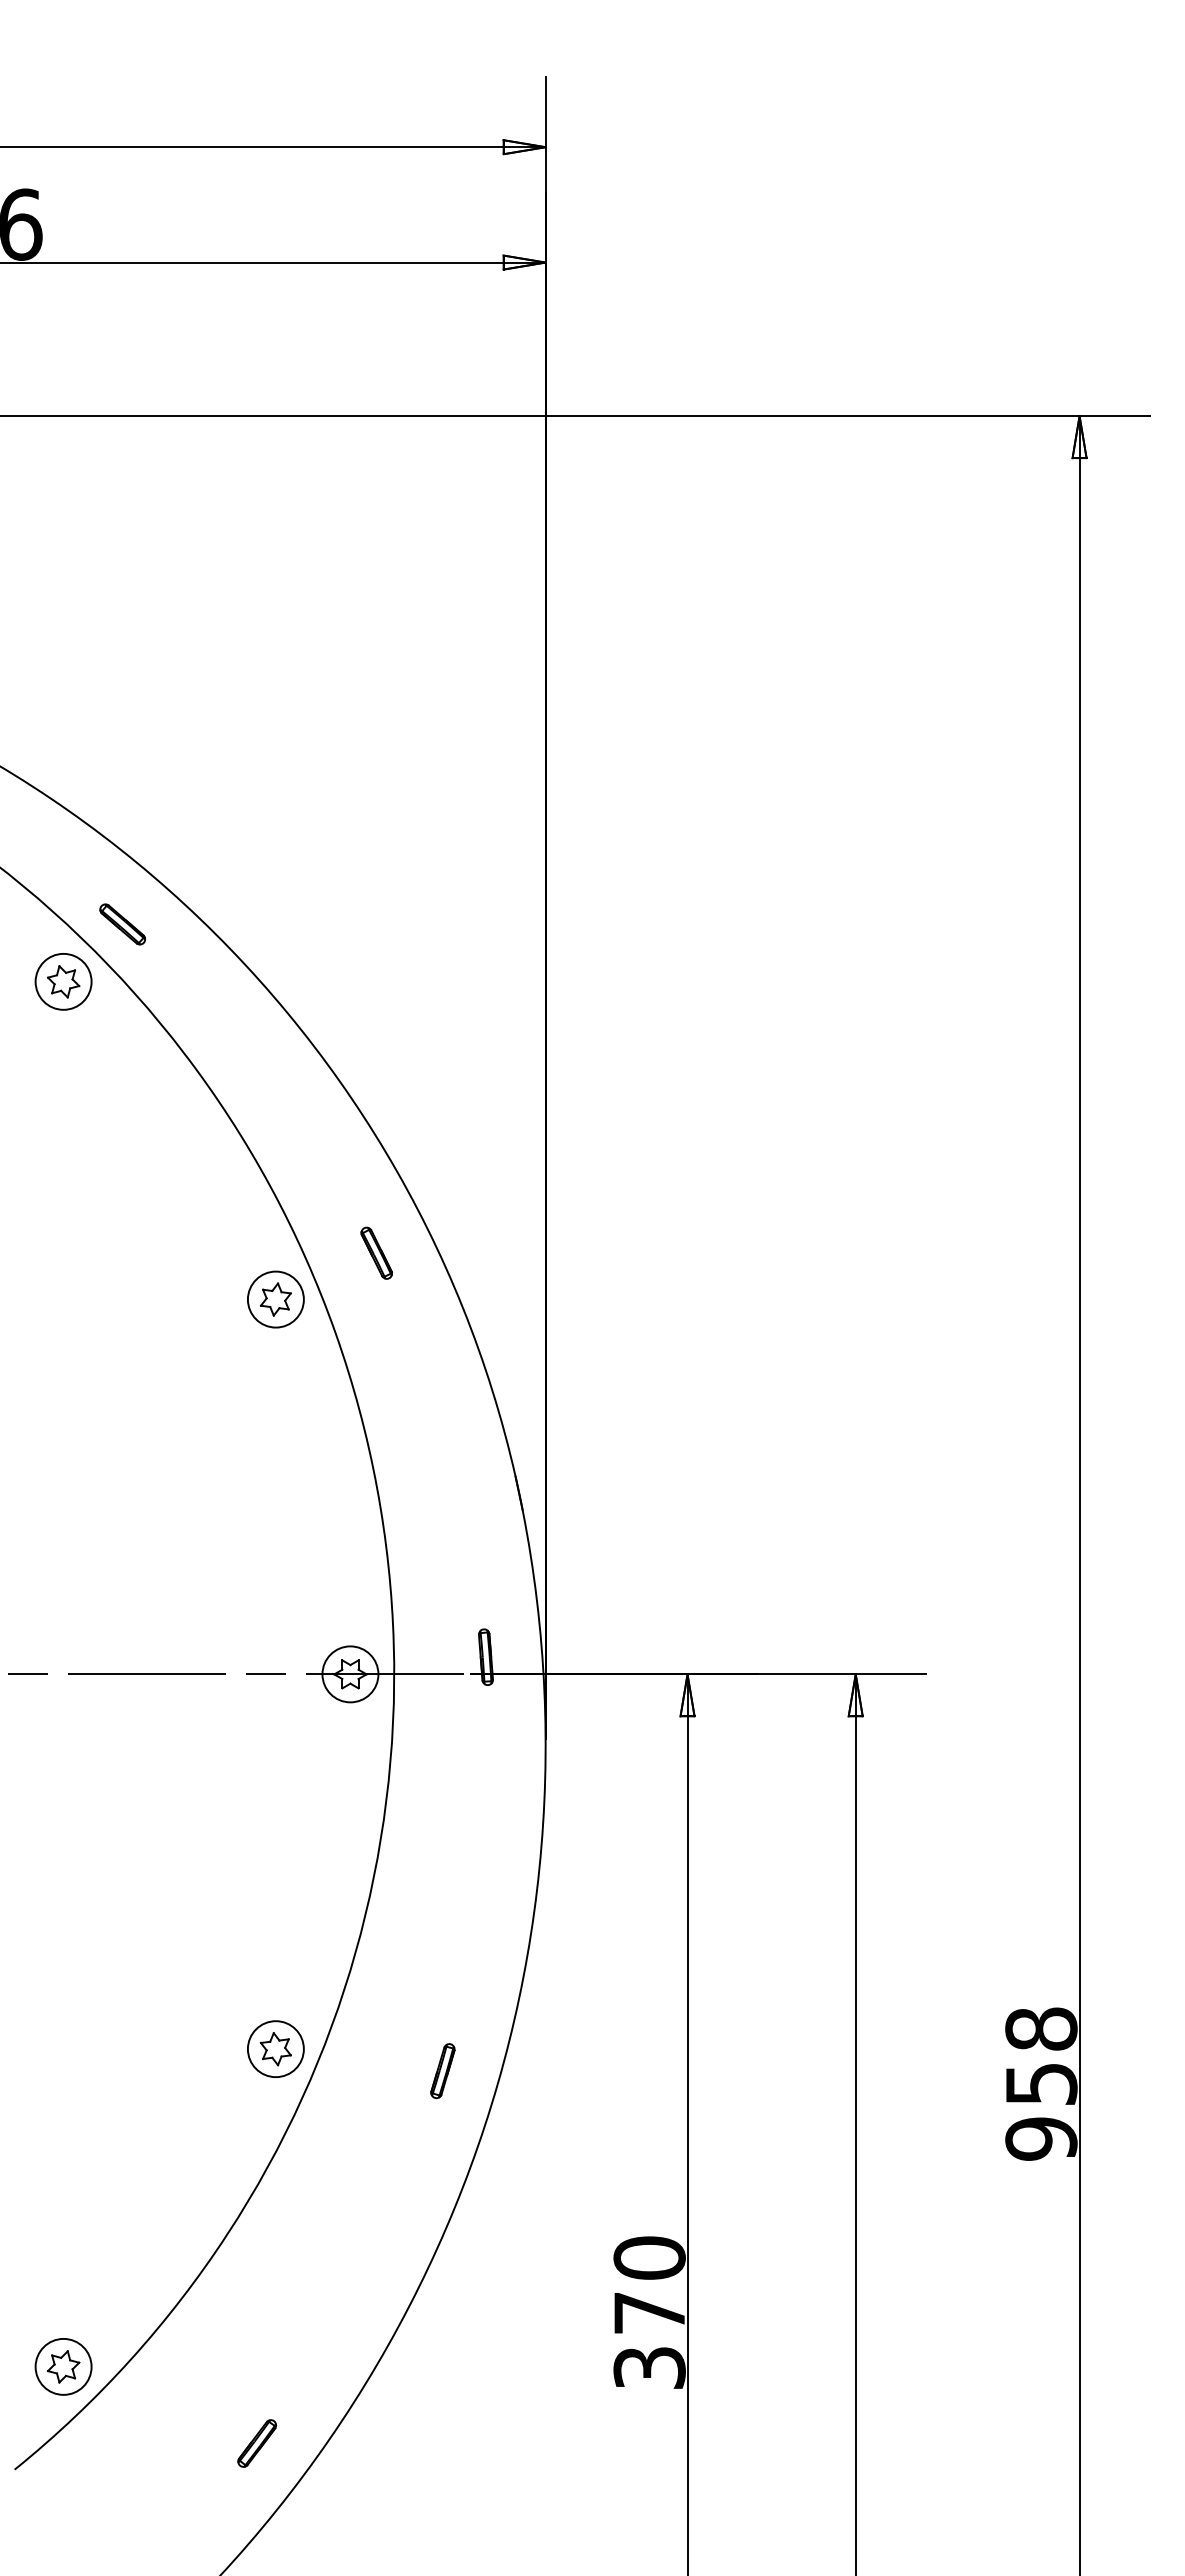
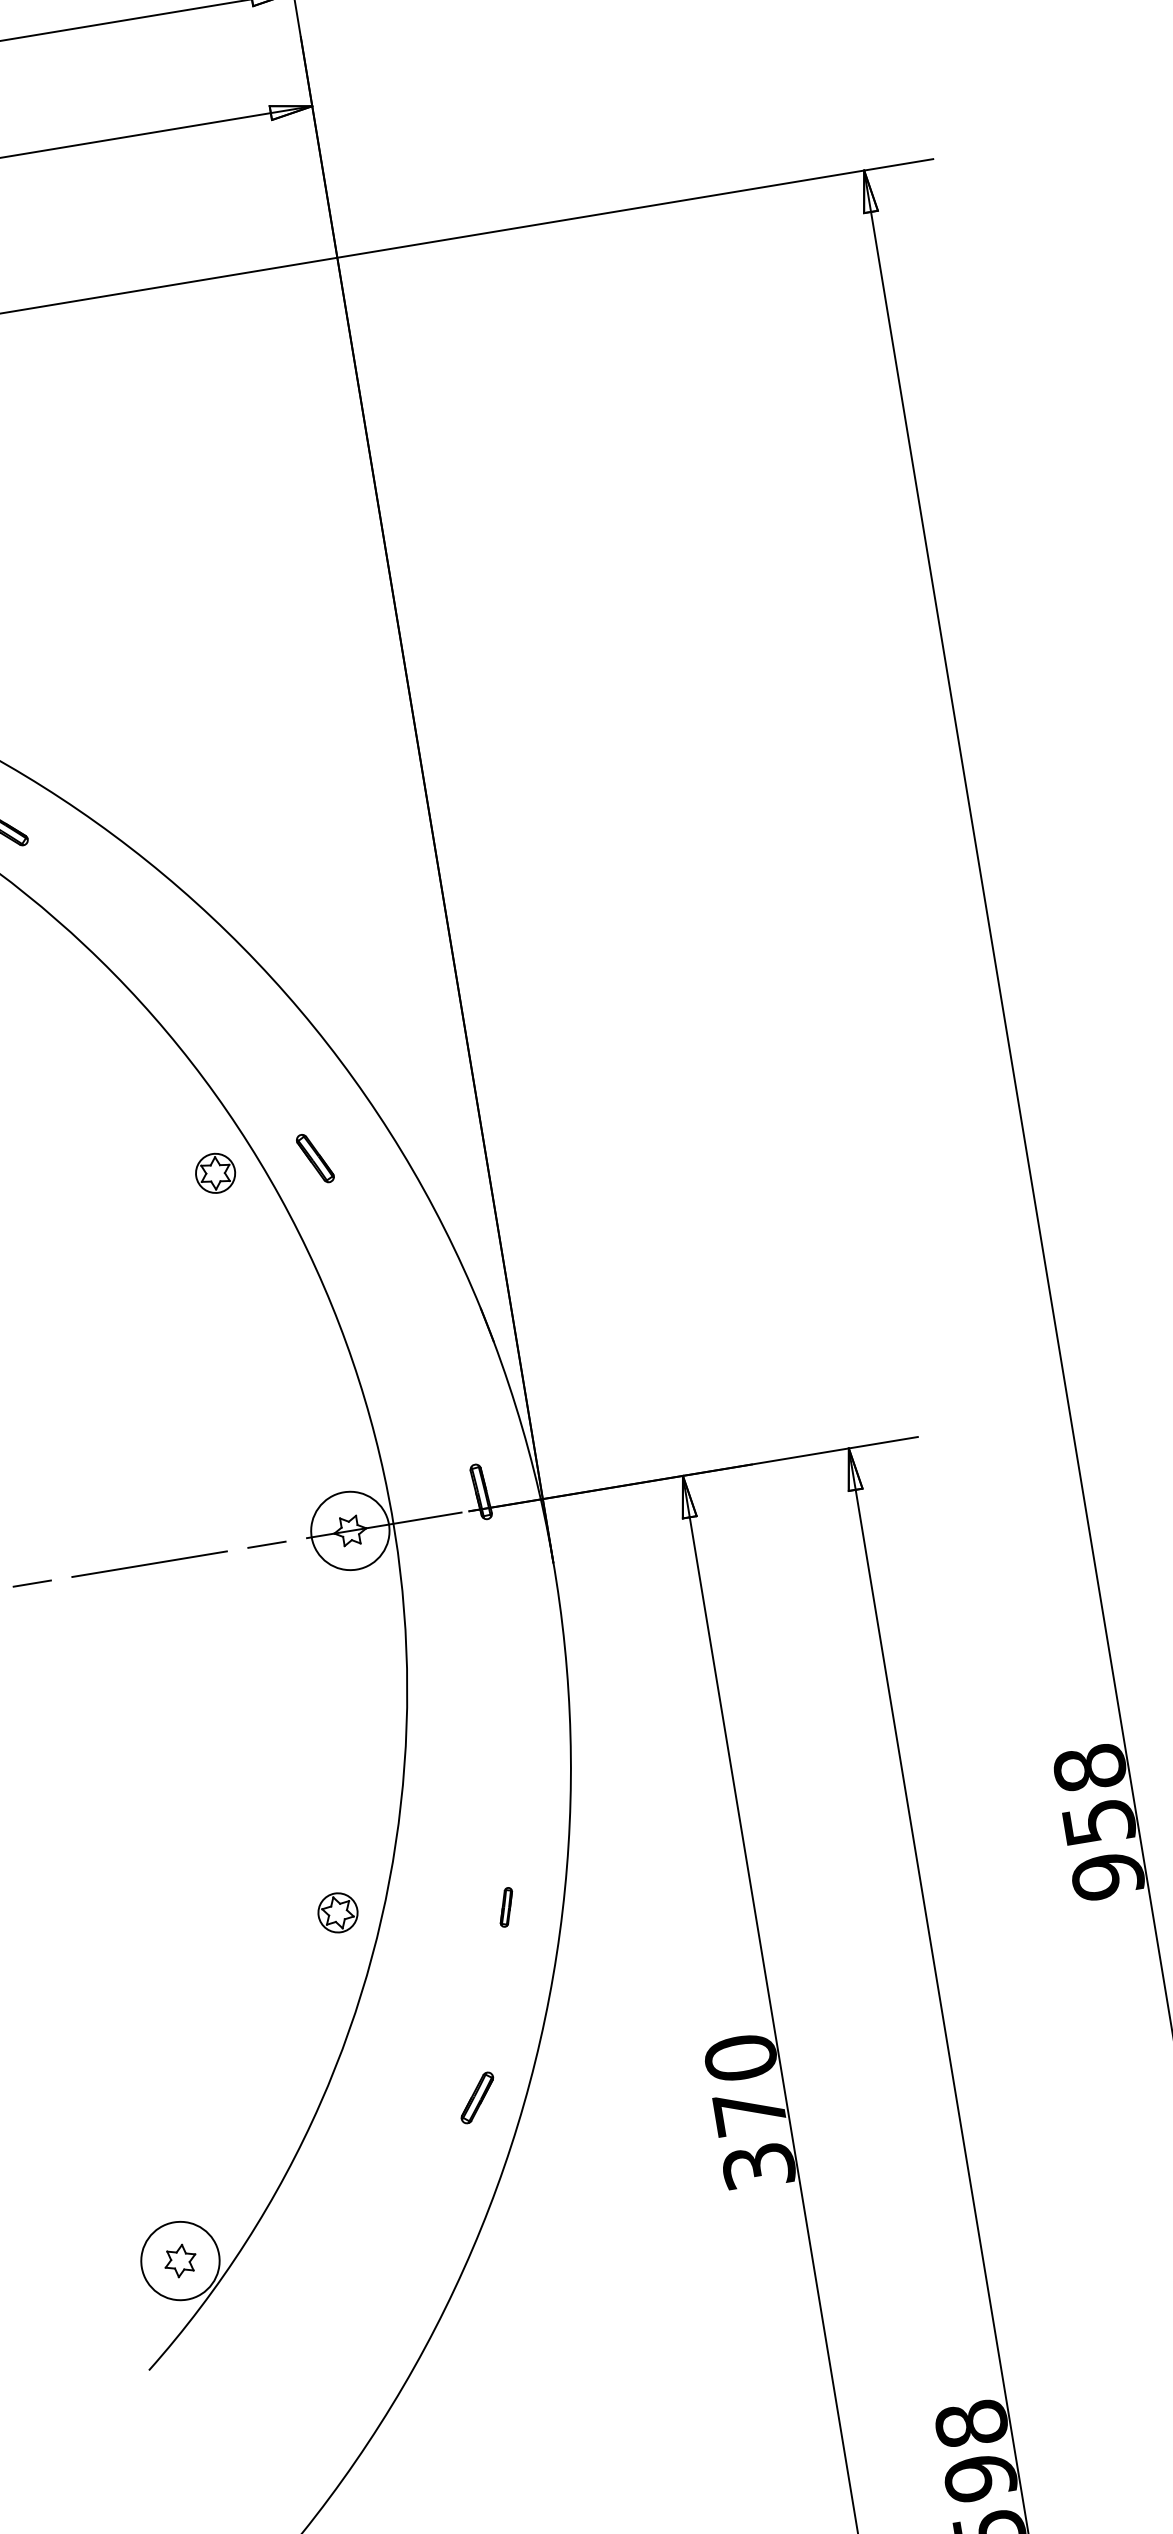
part: (376, 1252) -> (314, 1157), moved
circle: (275, 1299) -> (215, 1173), size x0.7
circle: (350, 1674) -> (350, 1531), size x1.4
circle: (275, 2049) -> (337, 1913), size x0.7
part: (442, 2071) -> (506, 1907), size x0.7
circle: (63, 2366) -> (180, 2260), size x1.4
part: (256, 2443) -> (476, 2098), moved

